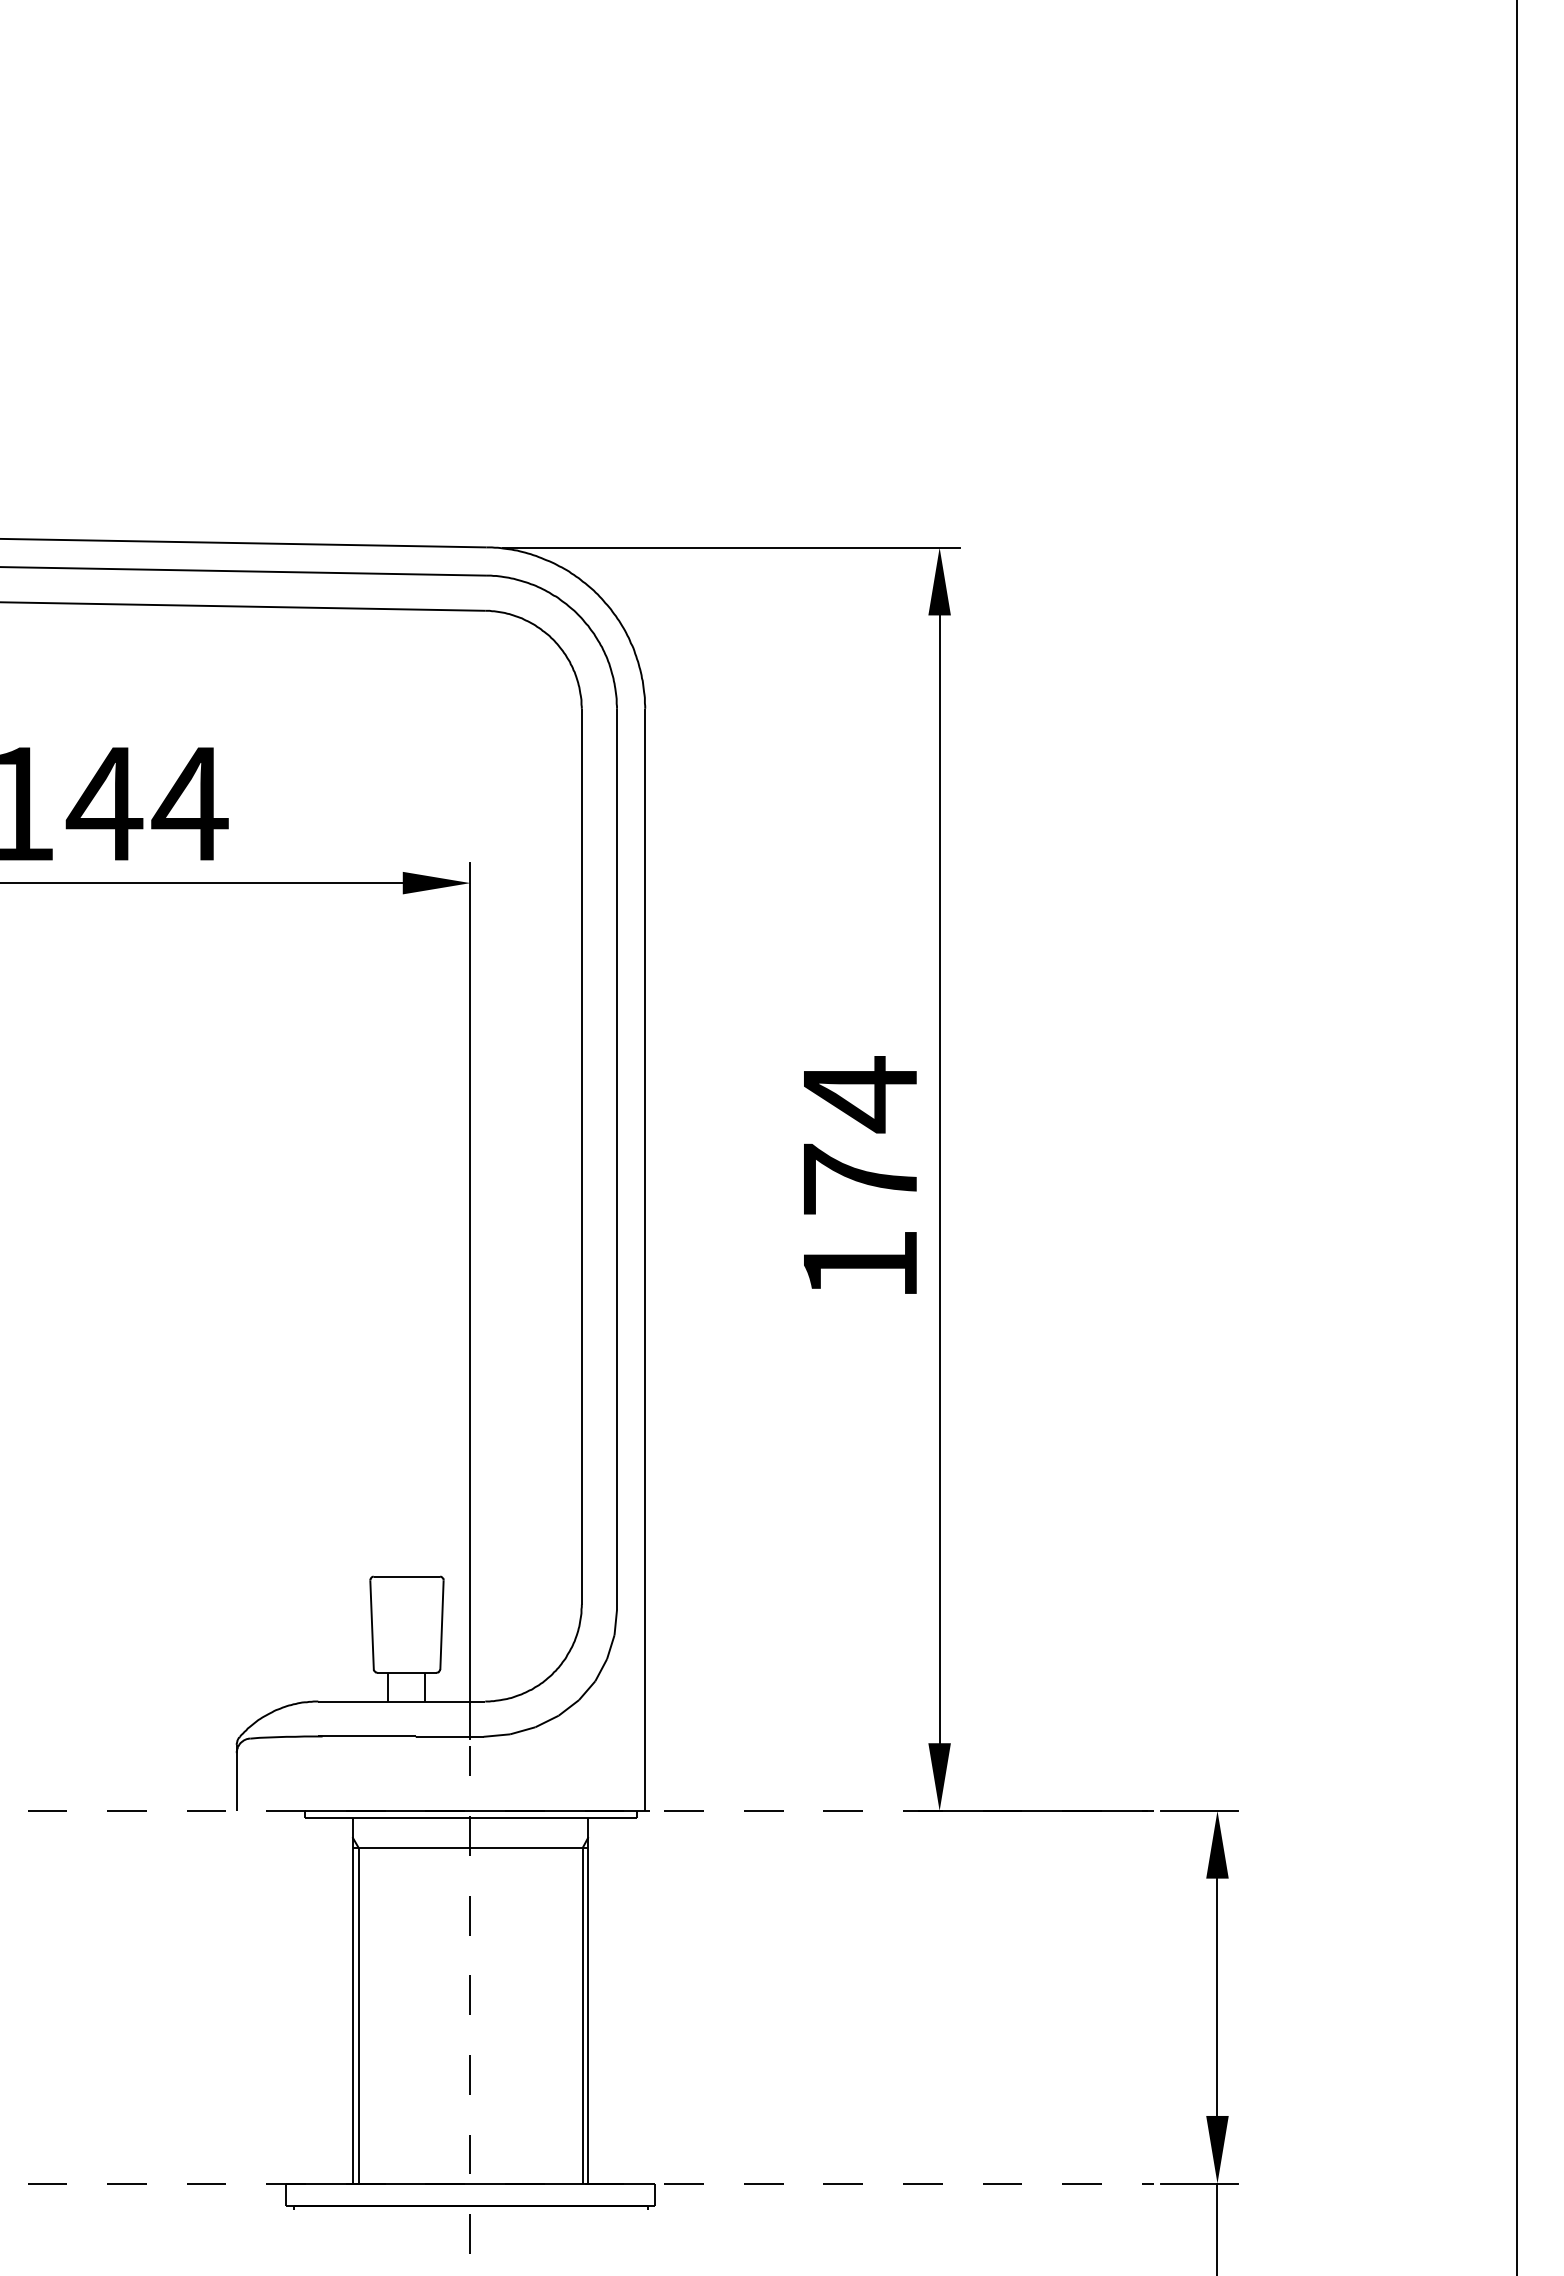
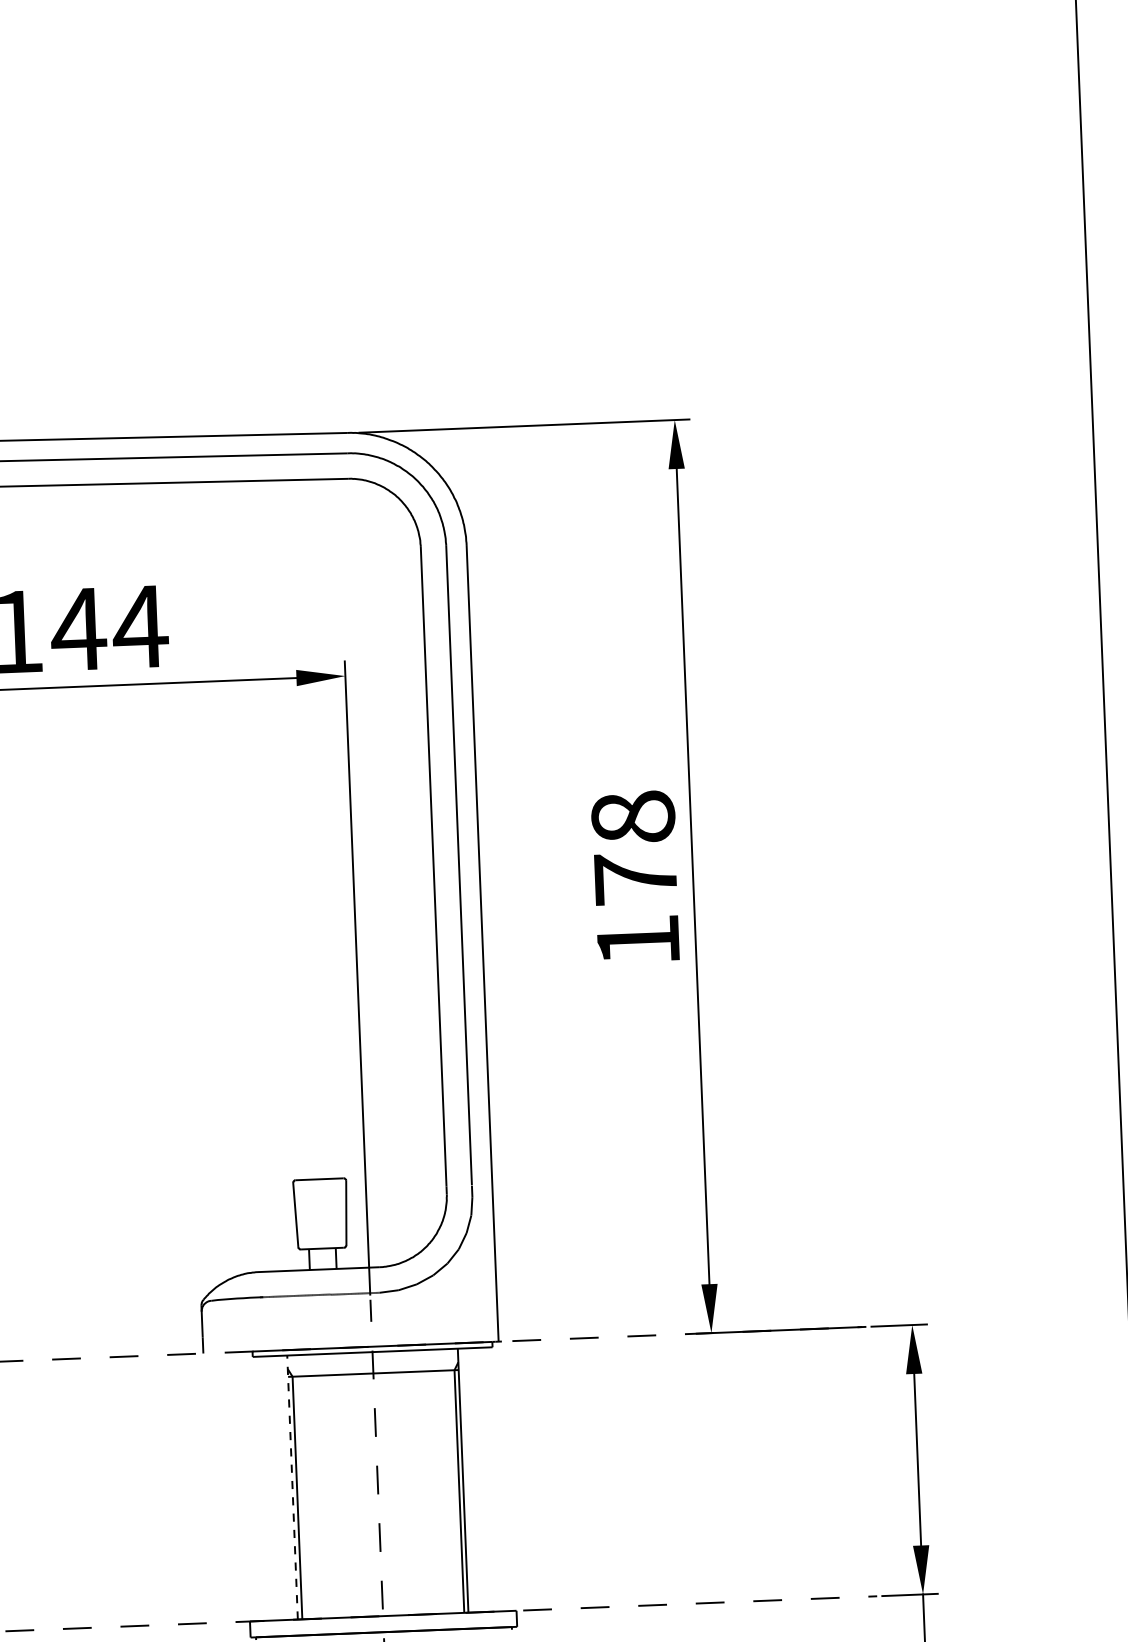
text: (860, 1094) -> (633, 817), 174 -> 178
line: (352, 2001) -> (292, 1487), solid -> dashed

